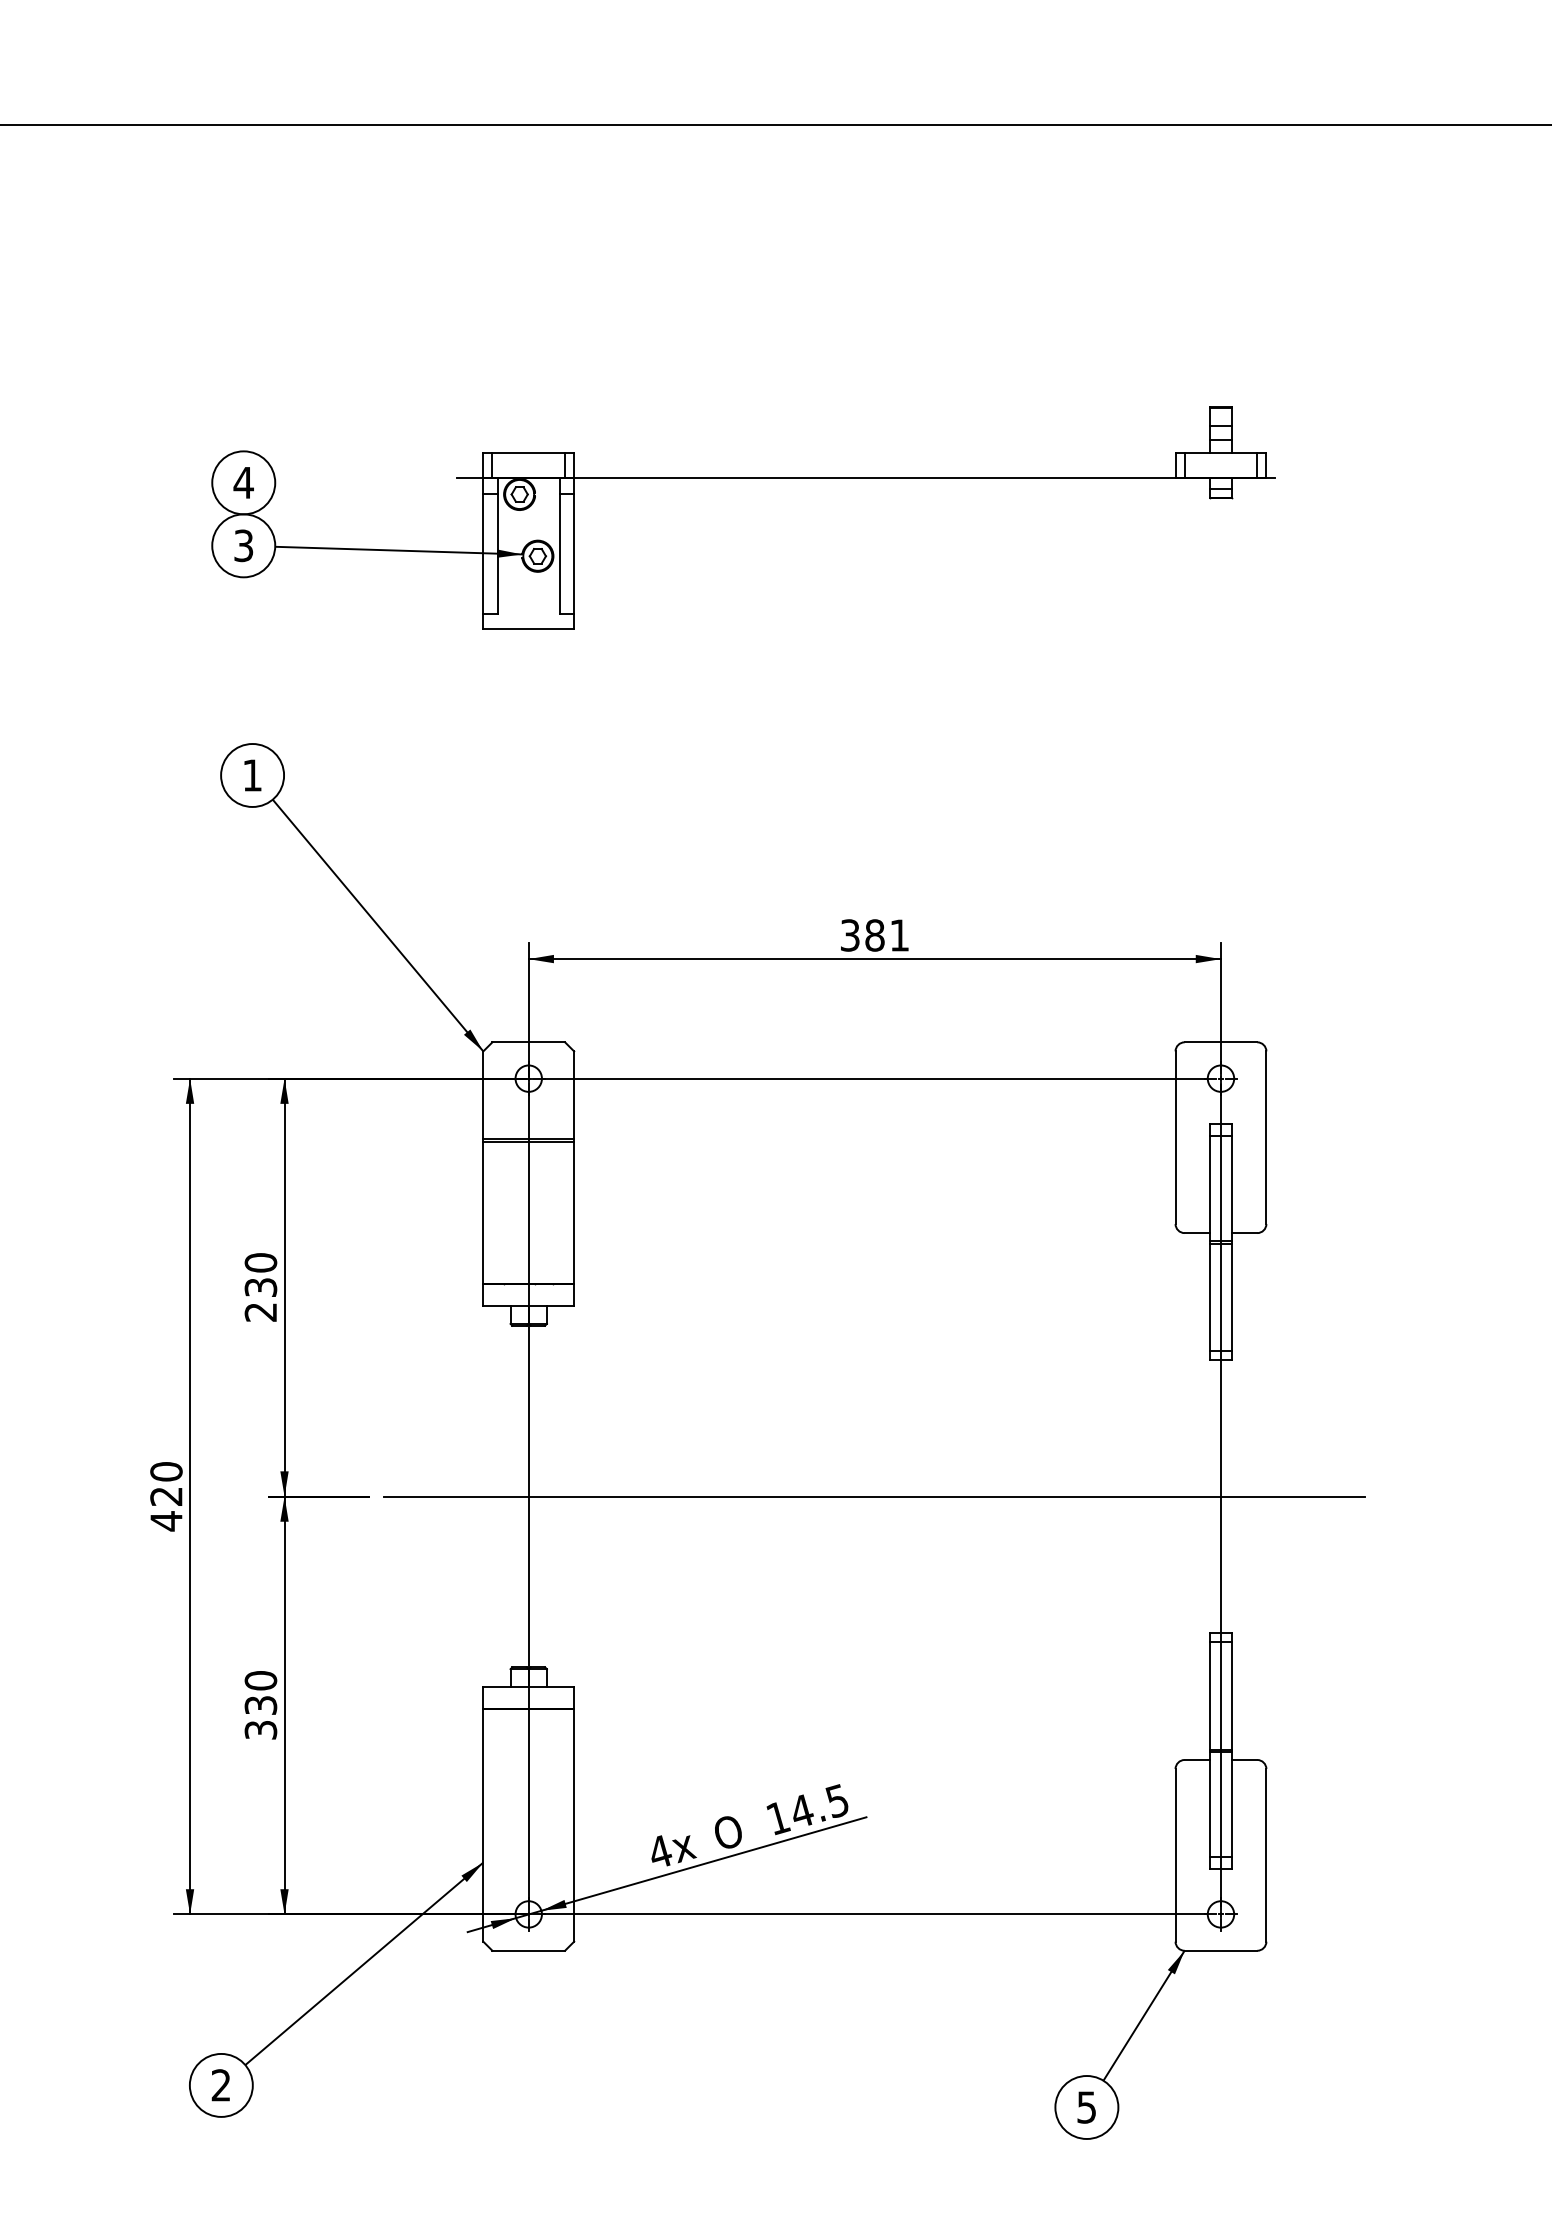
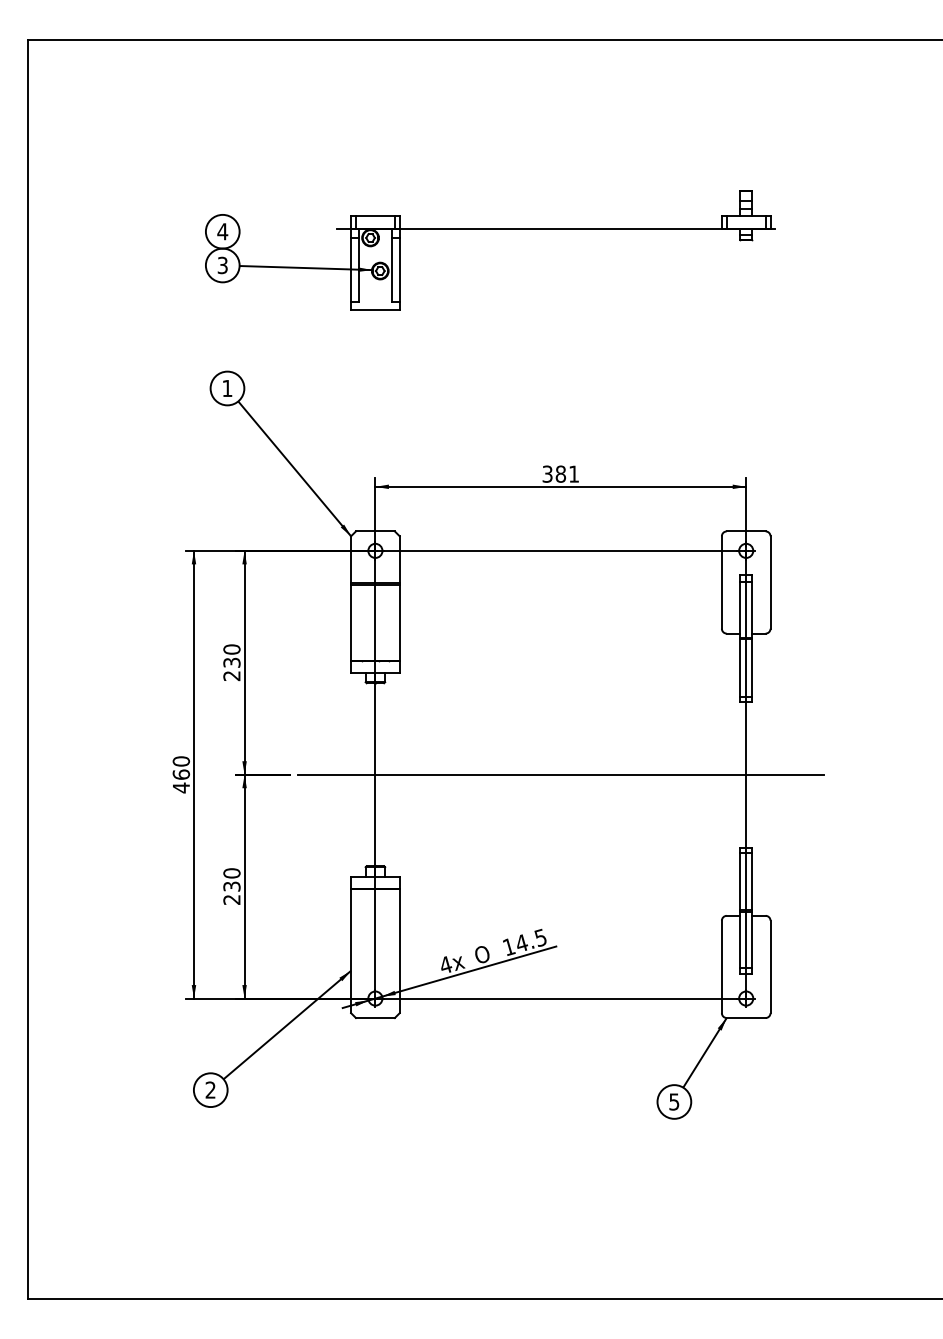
text: (166, 1496) -> (181, 774), 420 -> 460
text: (260, 1729) -> (231, 899), 330 -> 230

